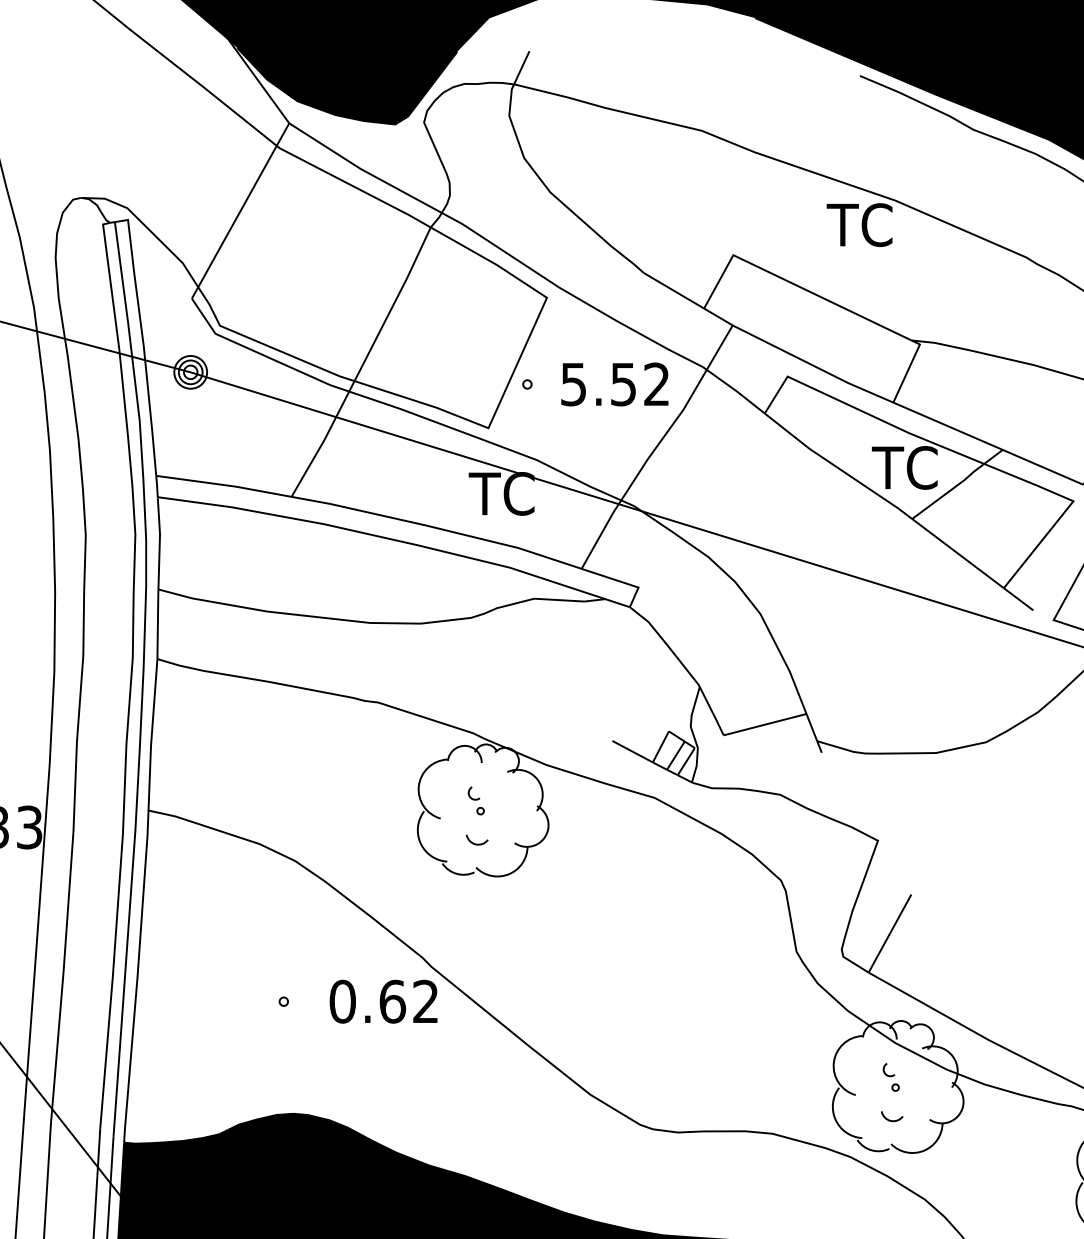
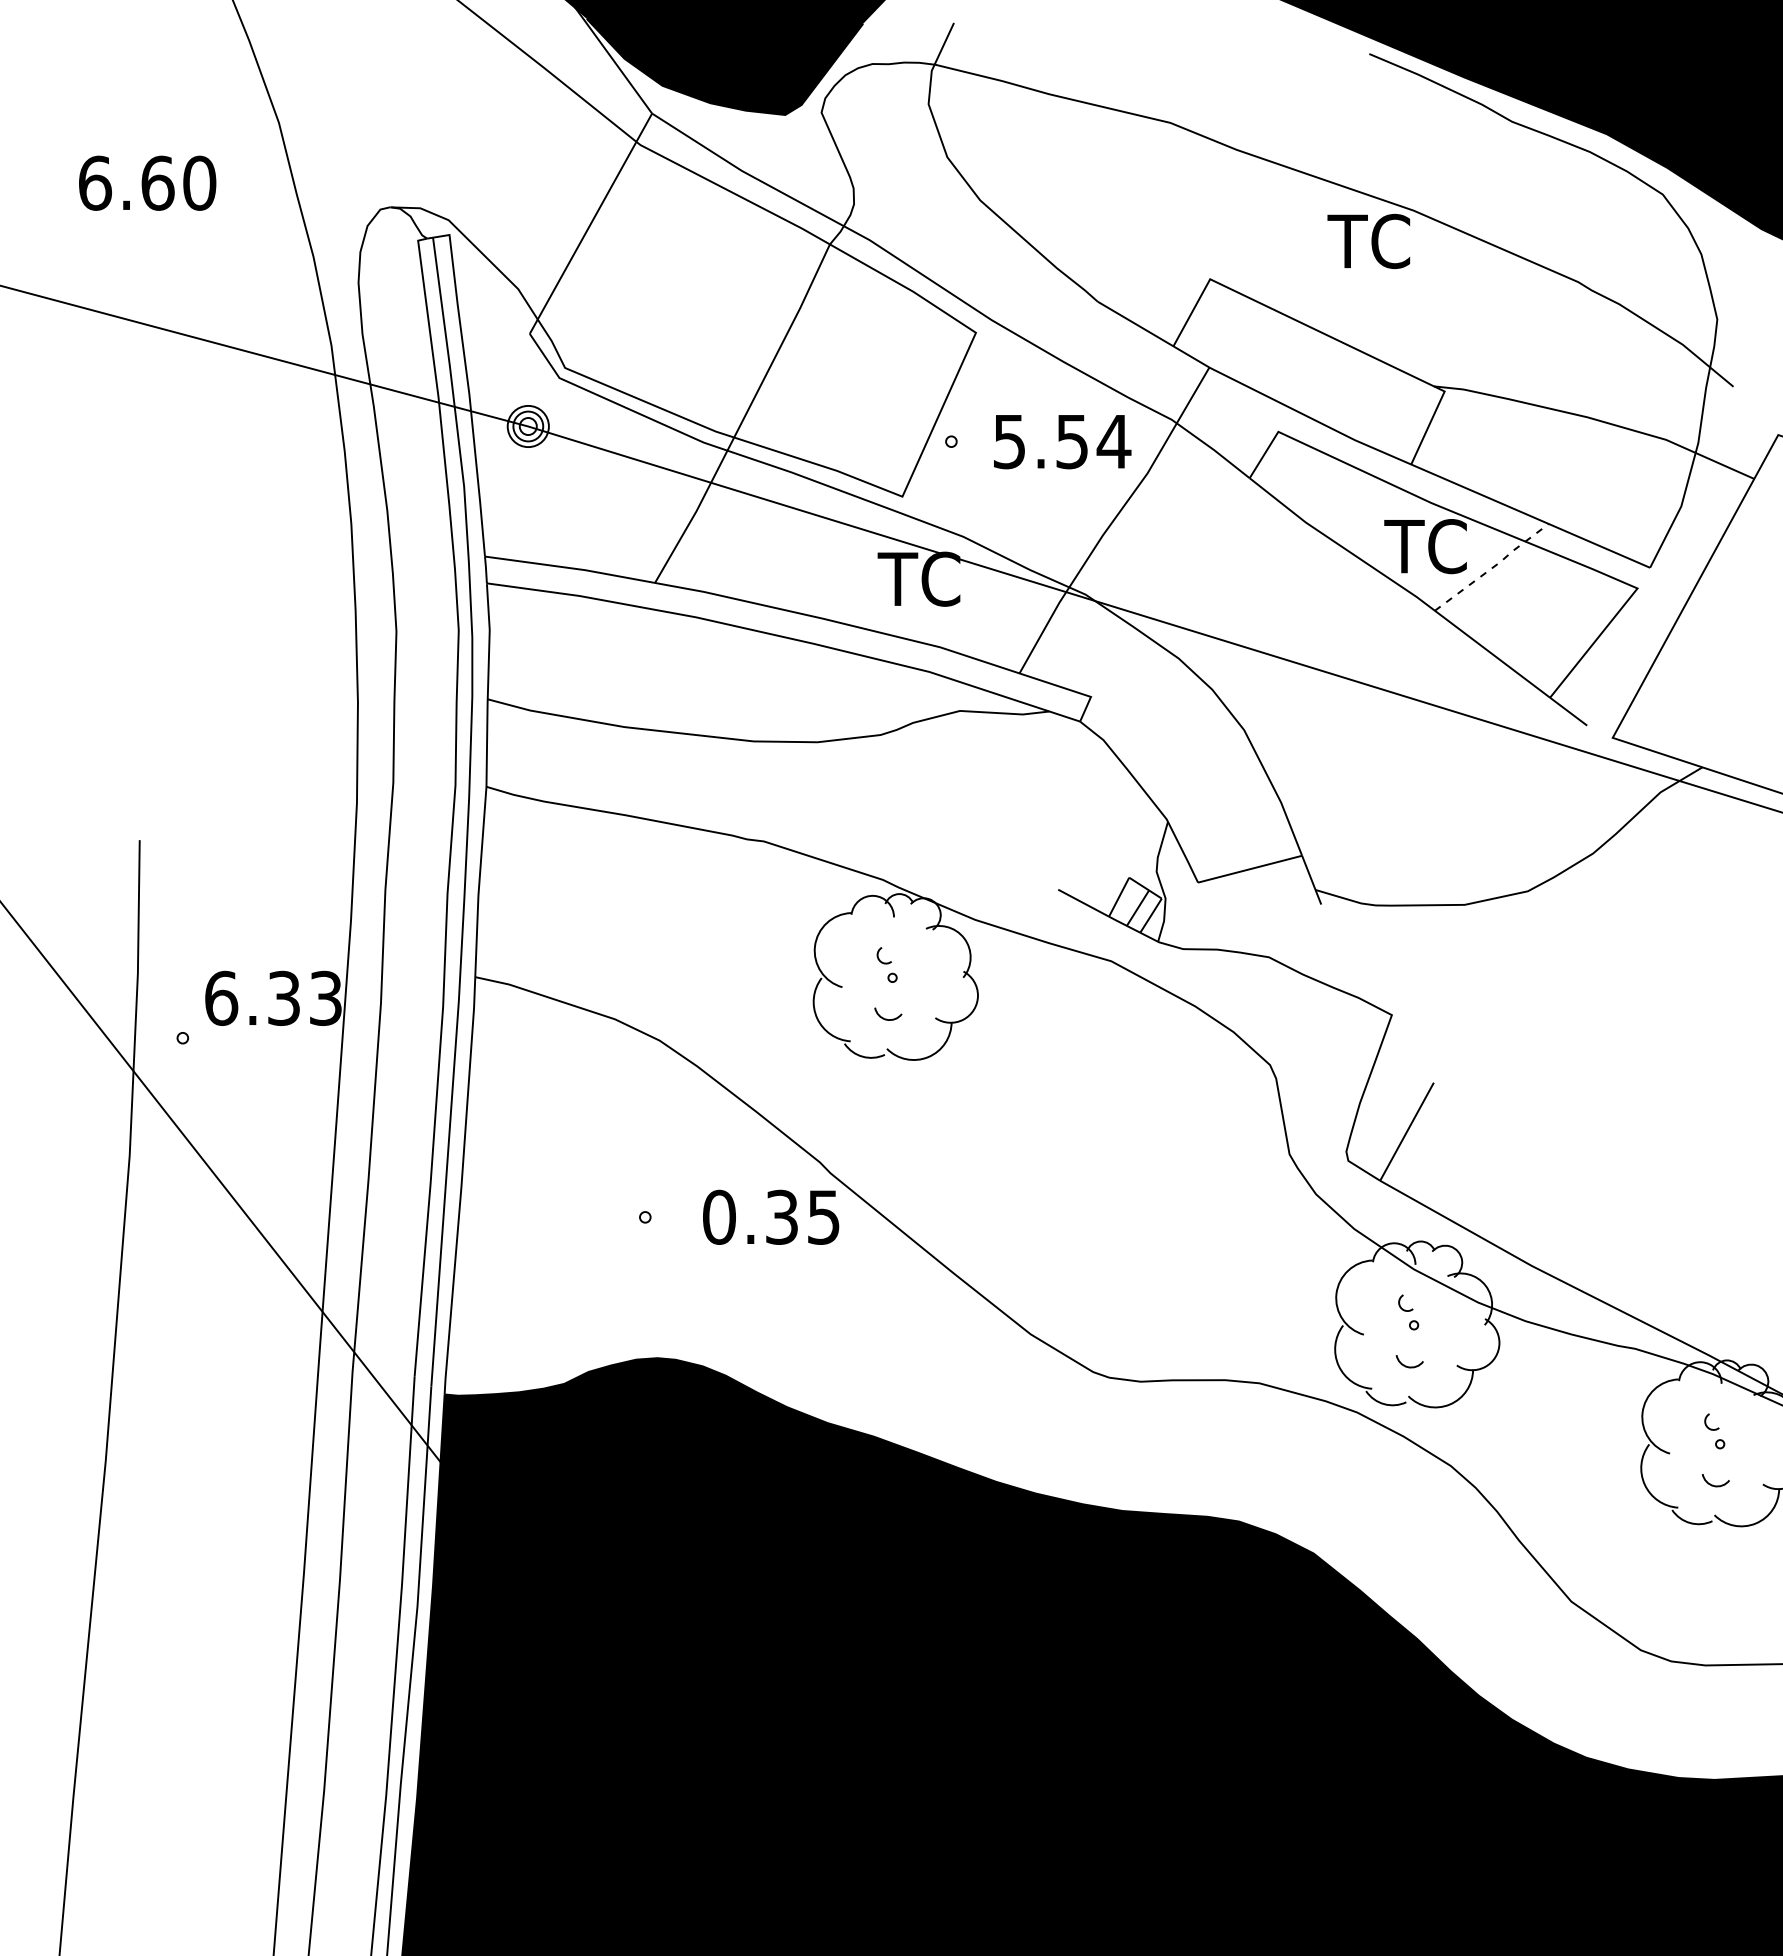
text: (656, 384) -> (1113, 441), 5.52 -> 5.54
line: (958, 484) -> (1493, 567), solid -> dashed
text: (408, 1001) -> (802, 1216), 0.62 -> 0.35

